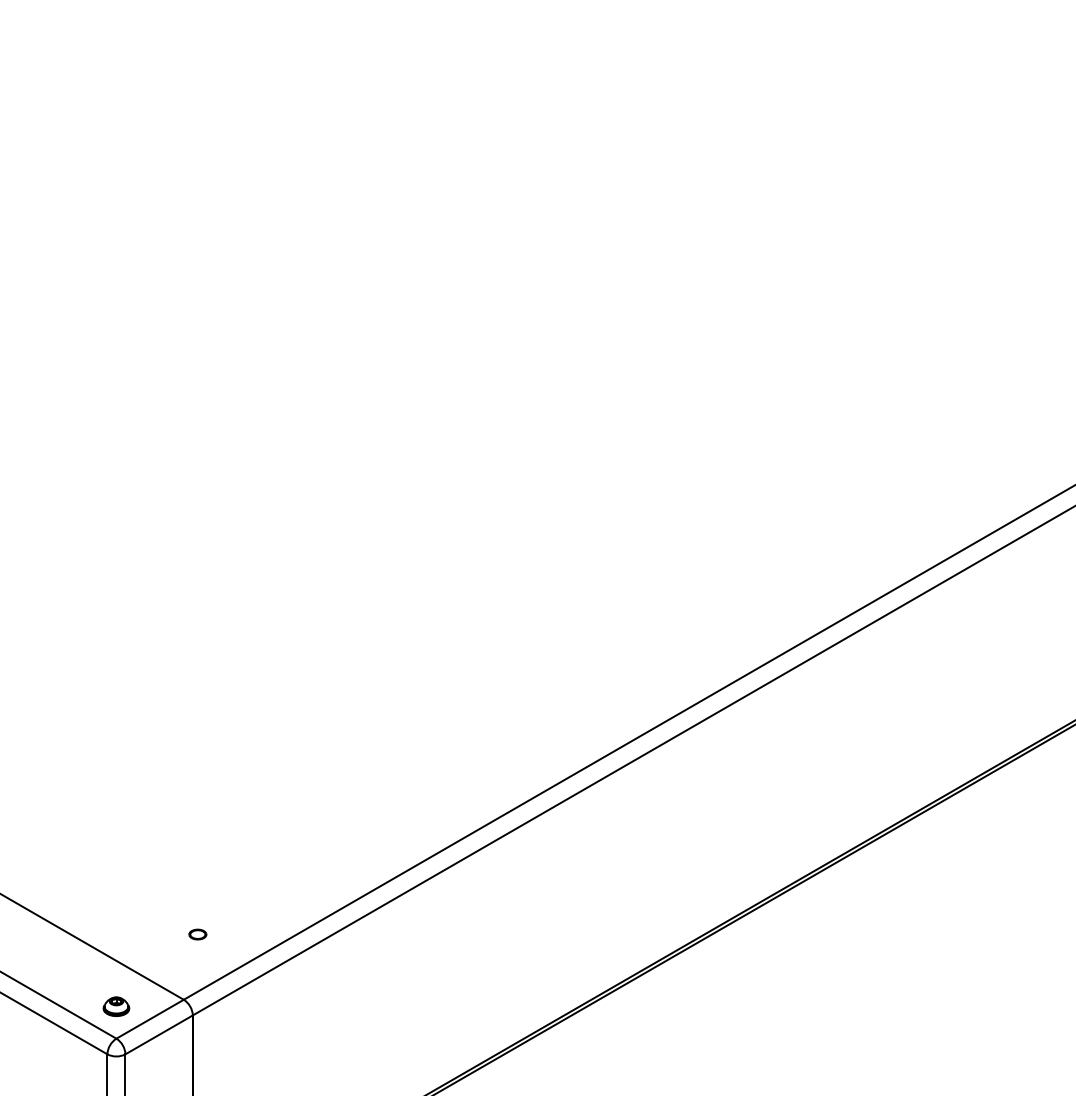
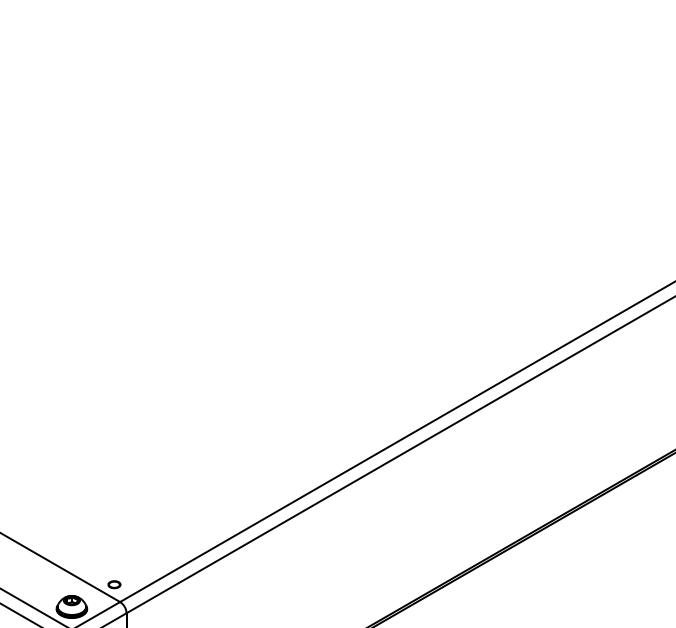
part: (197, 934) -> (114, 584), moved
part: (116, 1006) -> (71, 606), size x1.67

